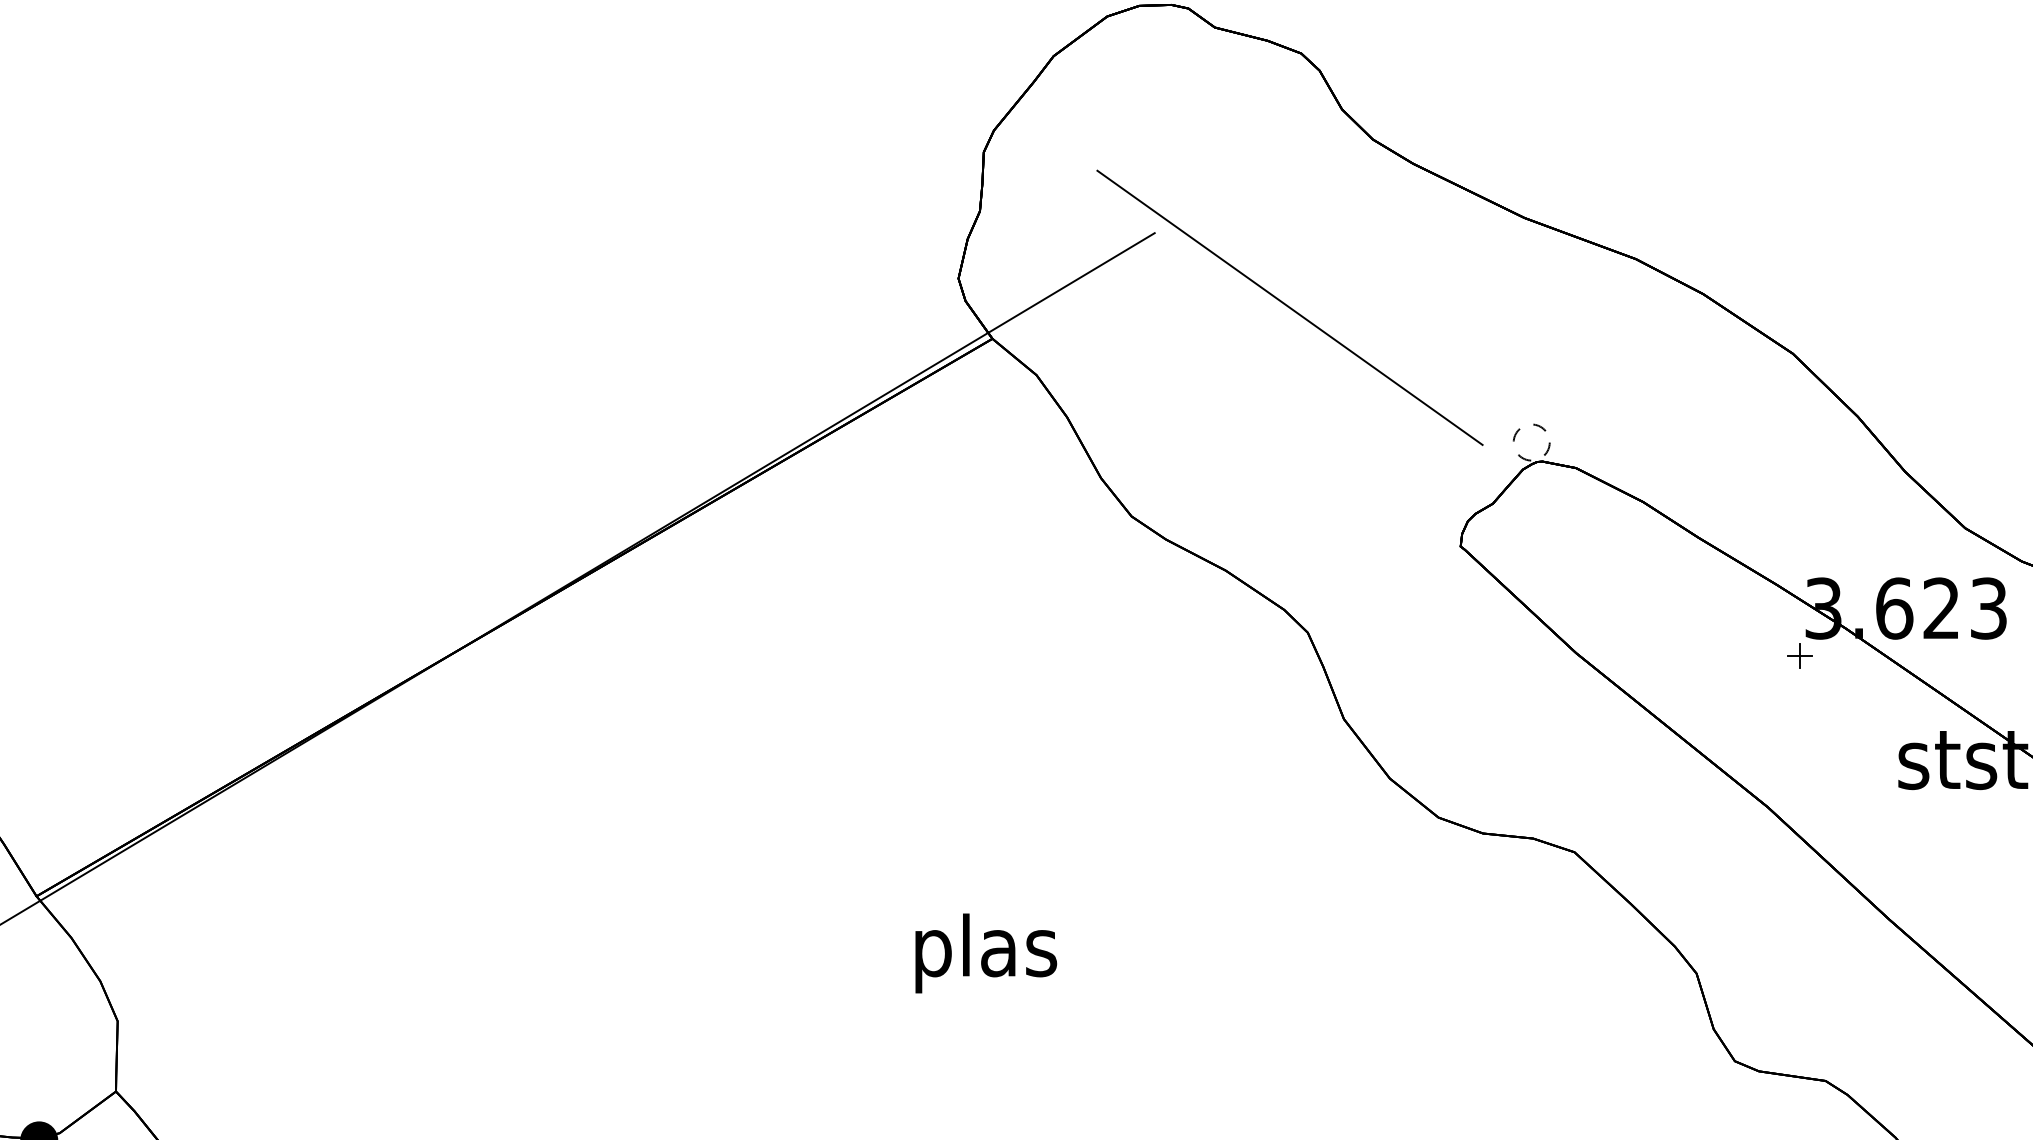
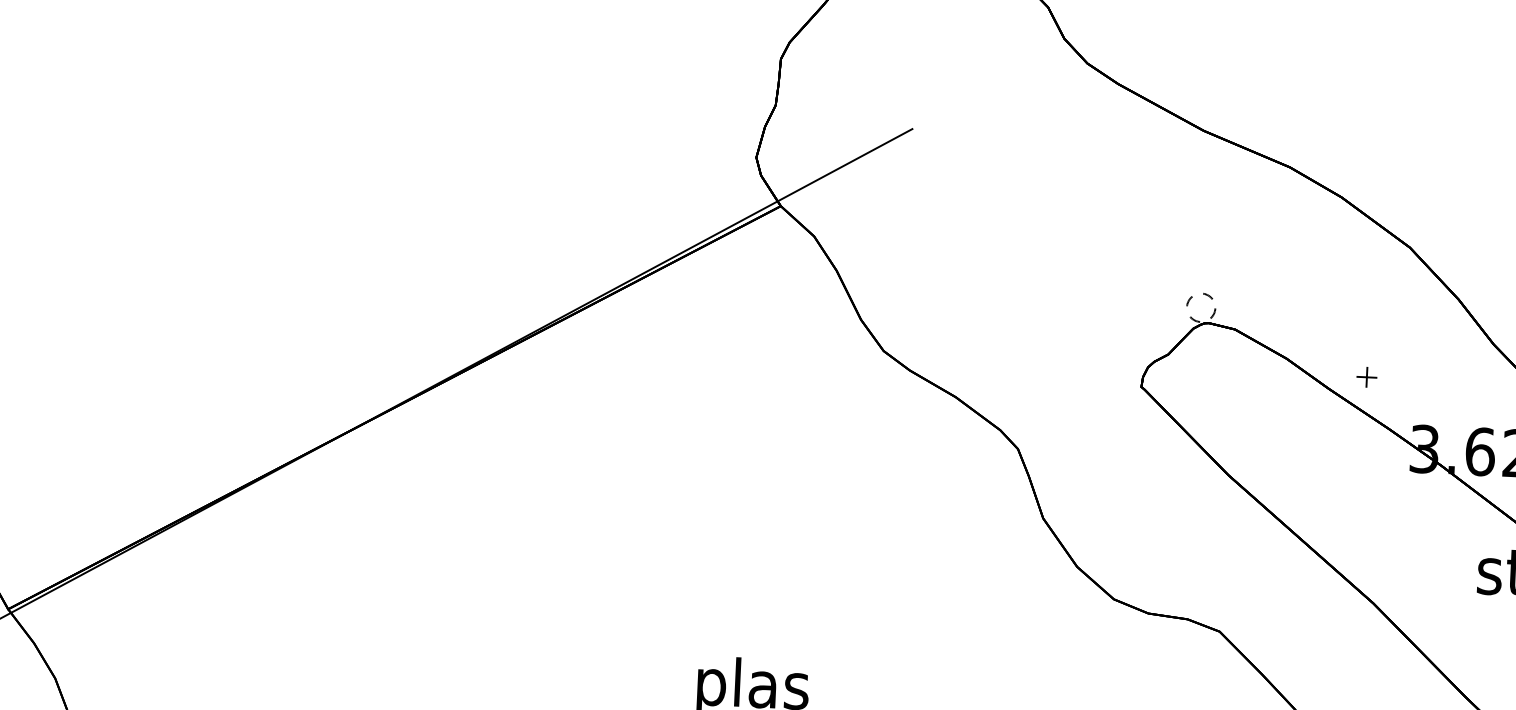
line: (1289, 307) -> (1015, 192), removed
part: (1799, 655) -> (1366, 377), moved

